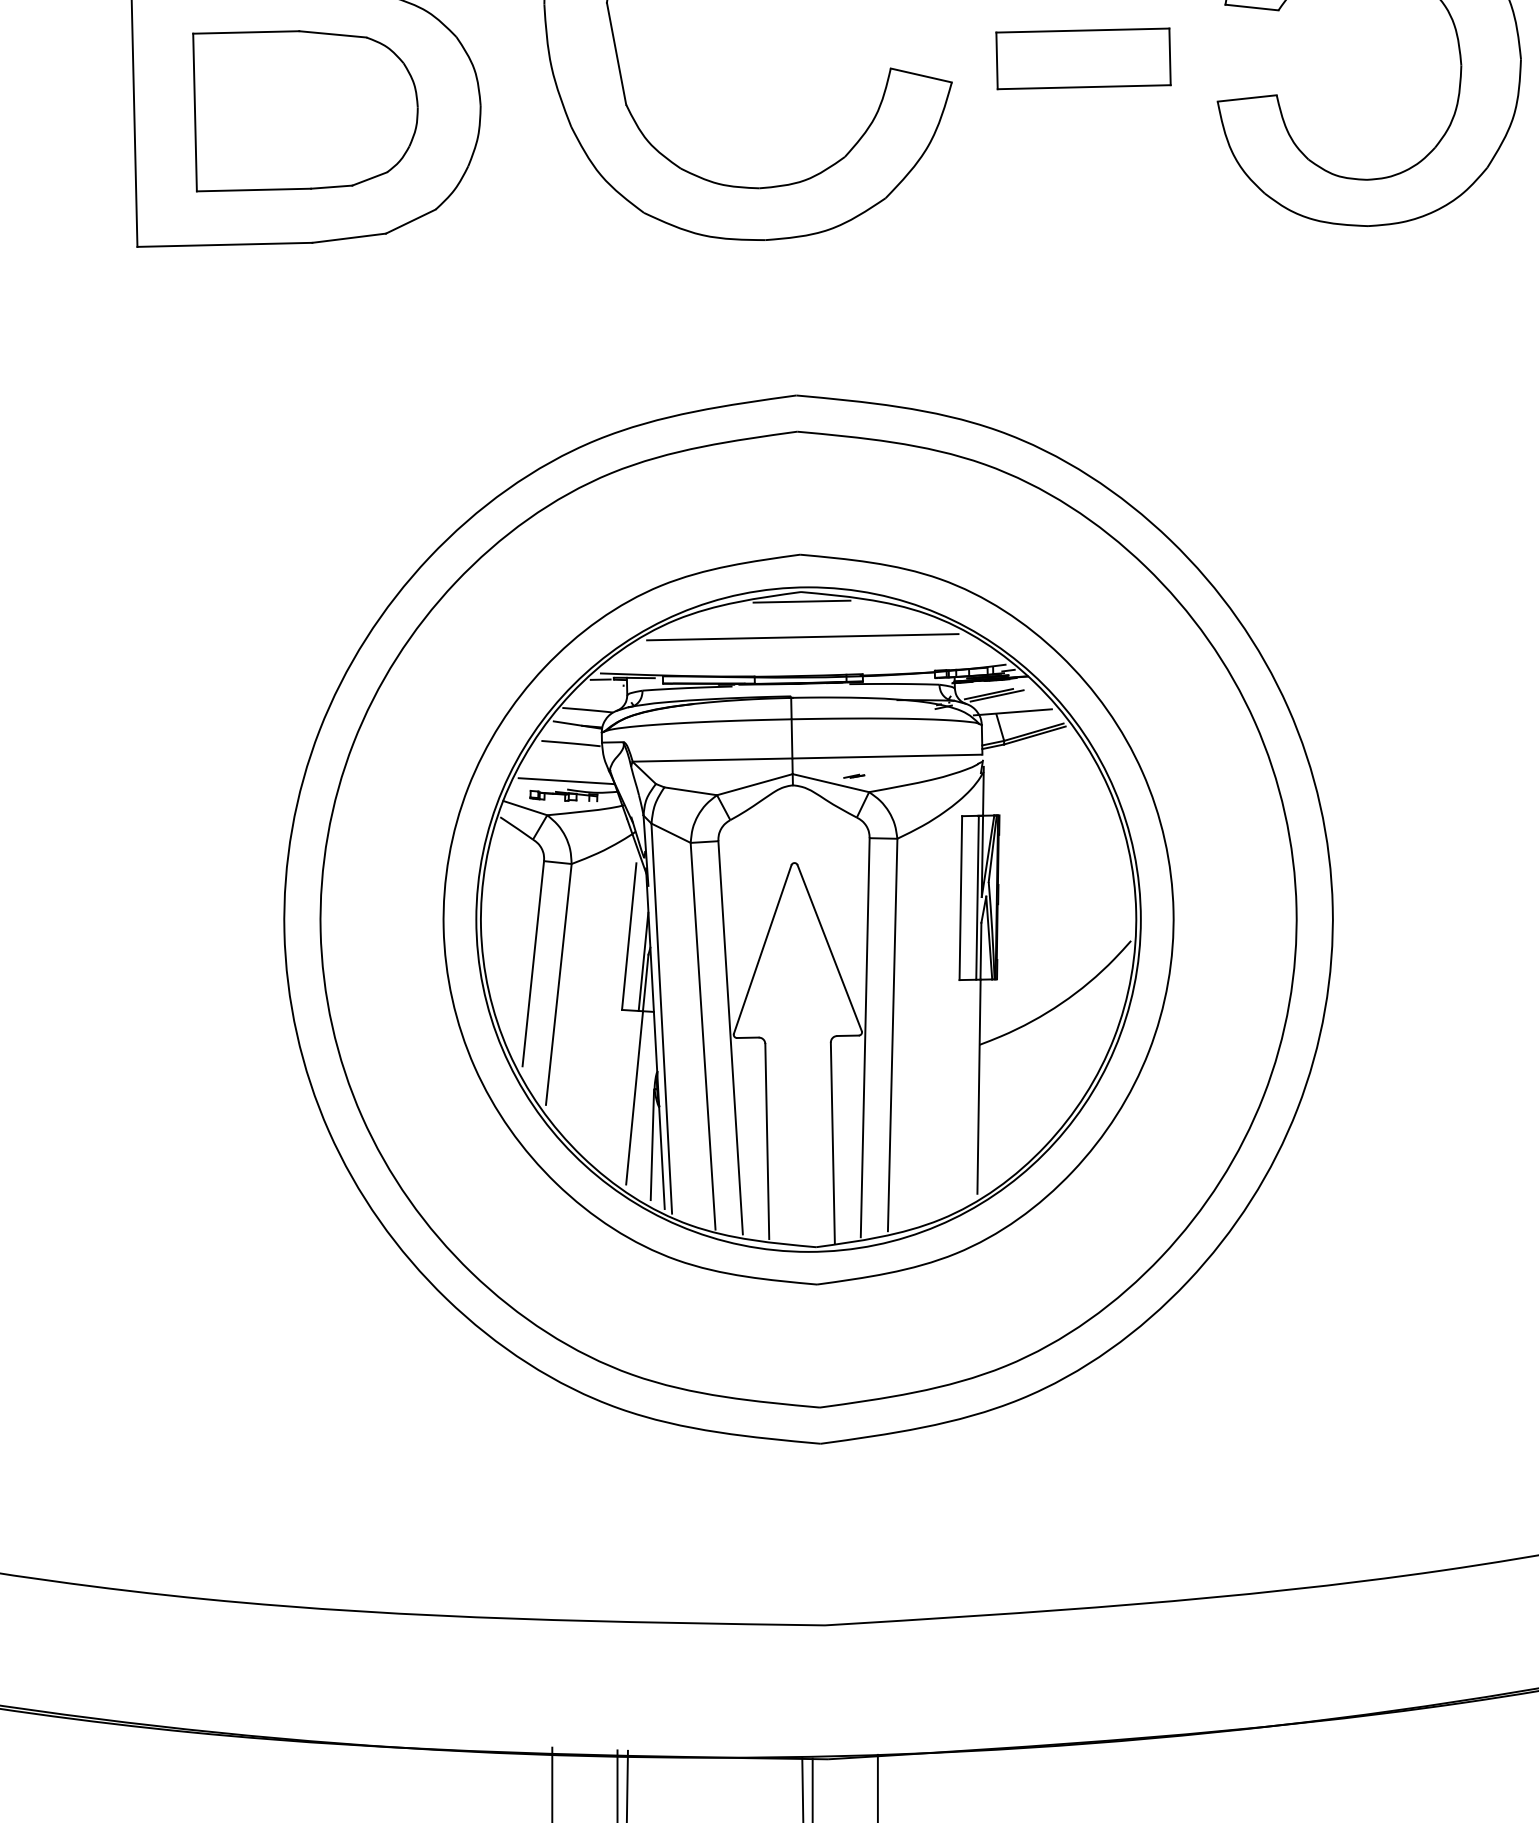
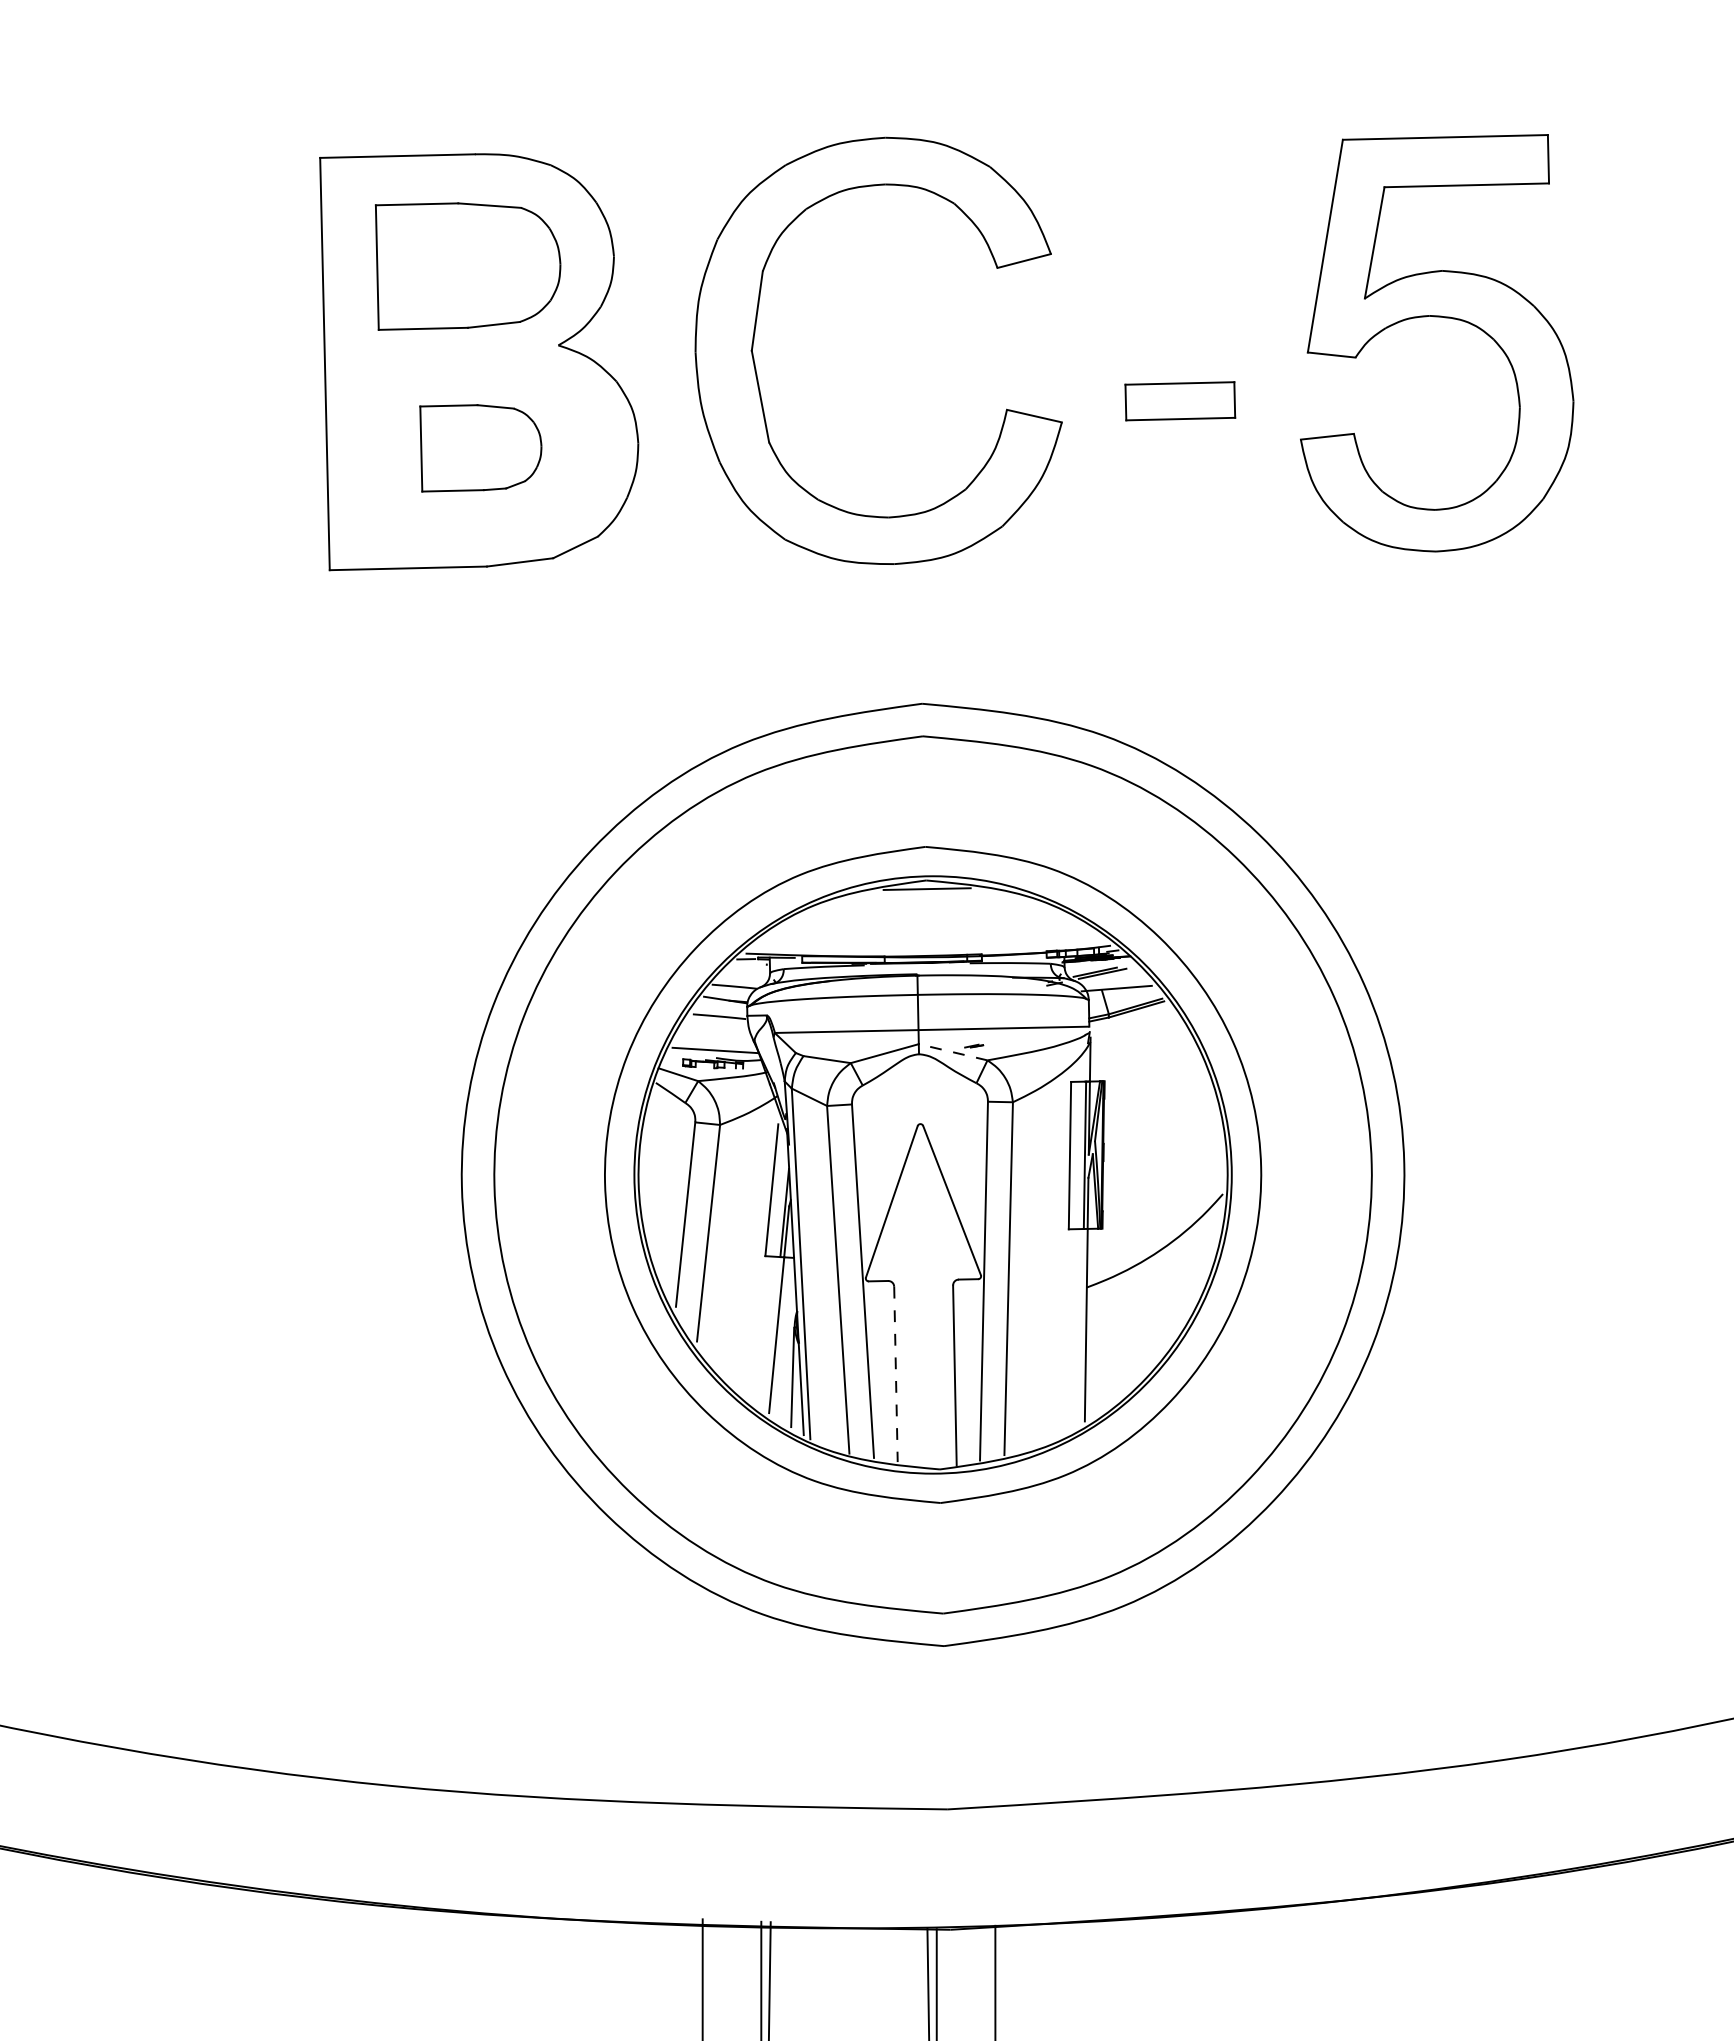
part: (1083, 59) -> (1180, 401), size x0.7
part: (305, 111) -> (480, 448), size x0.6
line: (802, 636) -> (927, 920), removed
line: (830, 783) -> (952, 1052), solid -> dashed
line: (766, 1141) -> (895, 1374), solid -> dashed

